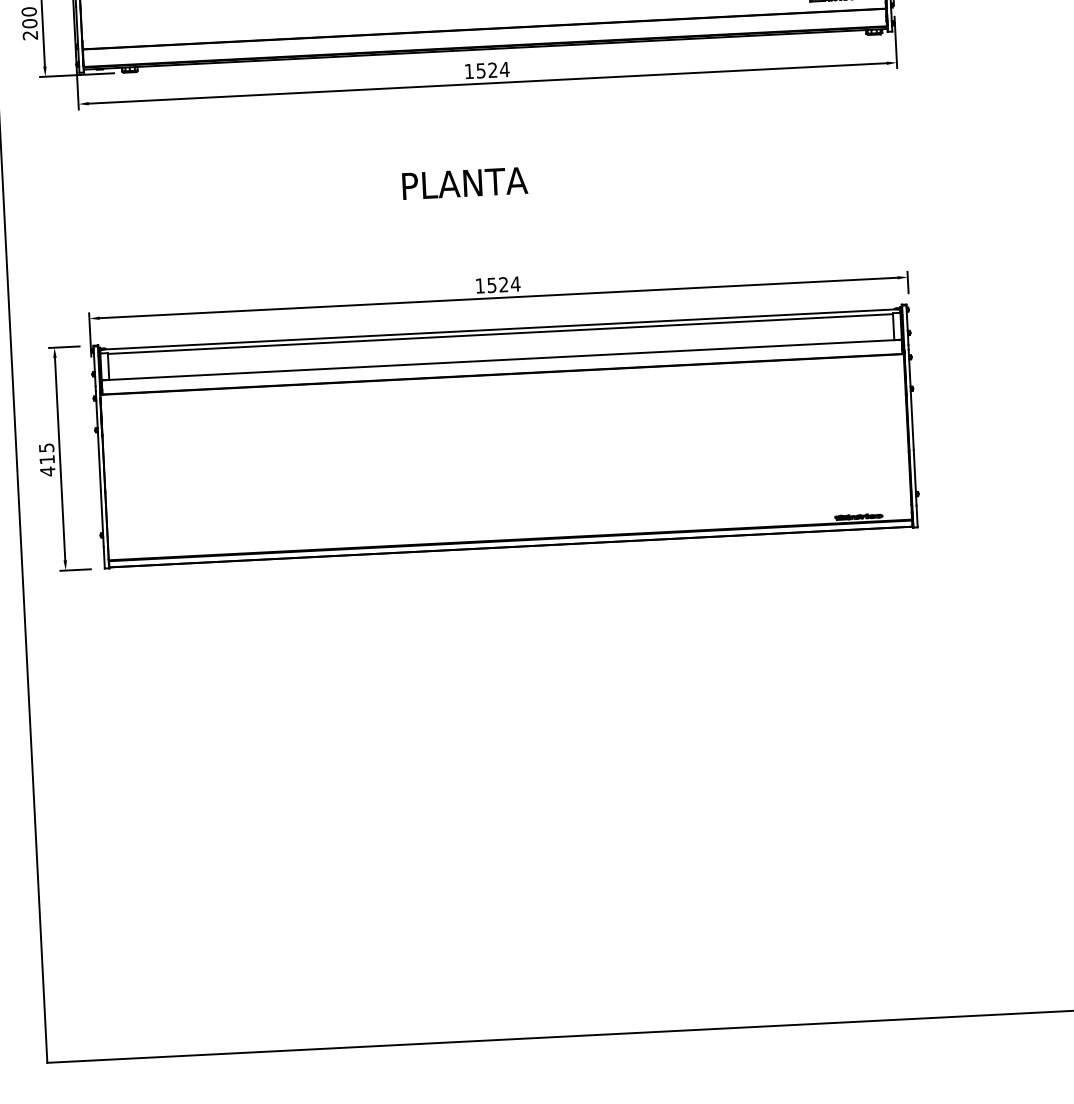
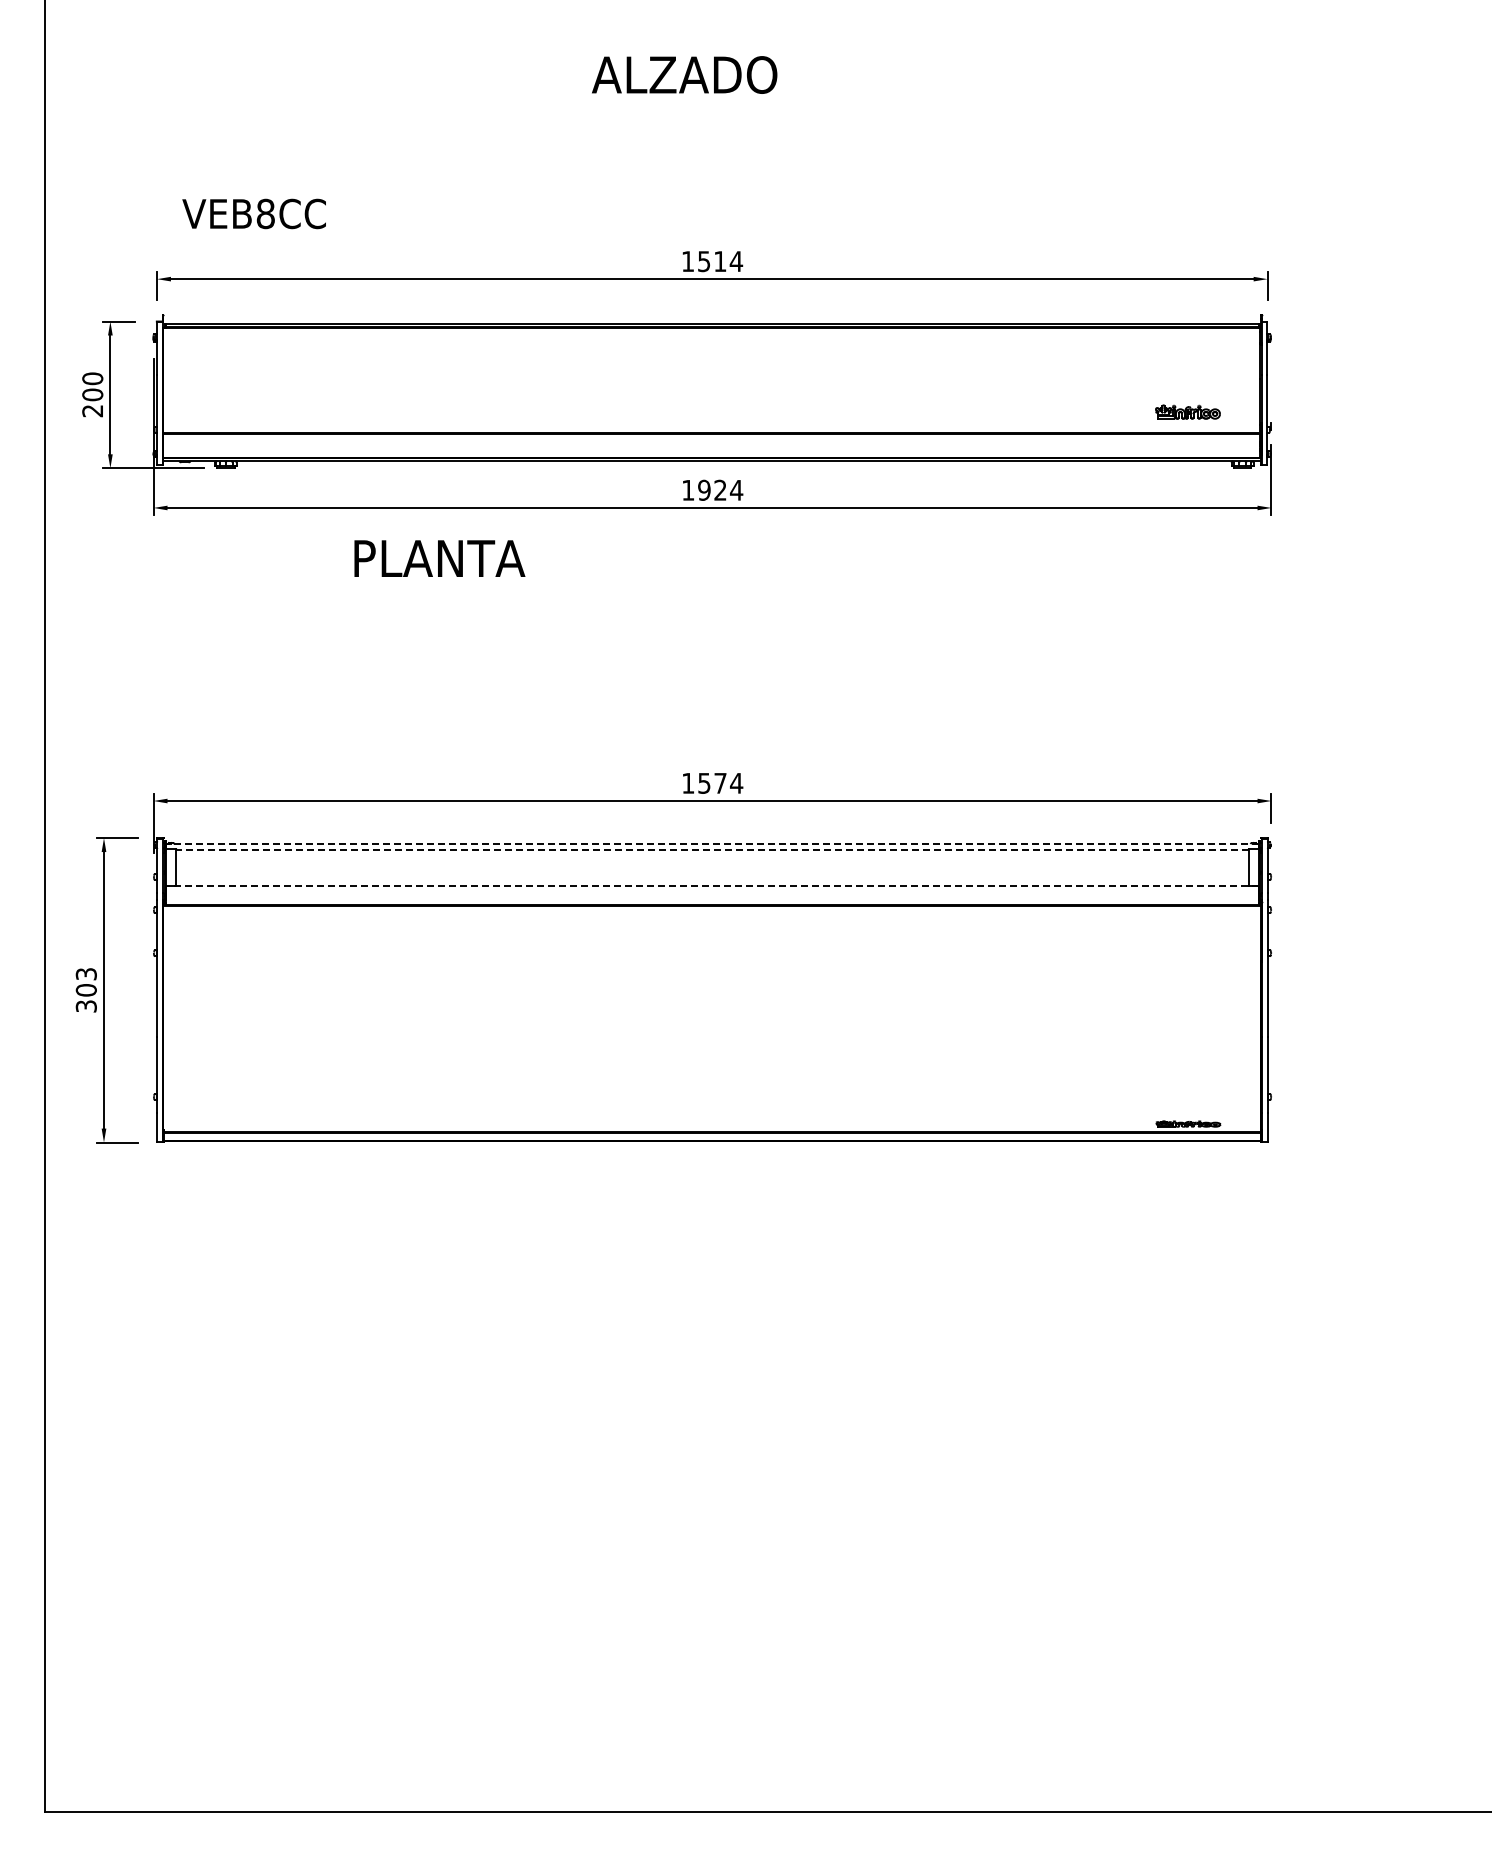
text: (481, 70) -> (704, 489), 1524 -> 1924
text: (464, 183) -> (439, 558), moved
text: (503, 284) -> (720, 782), 1524 -> 1574
line: (500, 329) -> (712, 843), solid -> dashed
line: (500, 334) -> (712, 850), solid -> dashed
line: (501, 359) -> (712, 885), solid -> dashed
text: (46, 459) -> (85, 990), 415 -> 303

